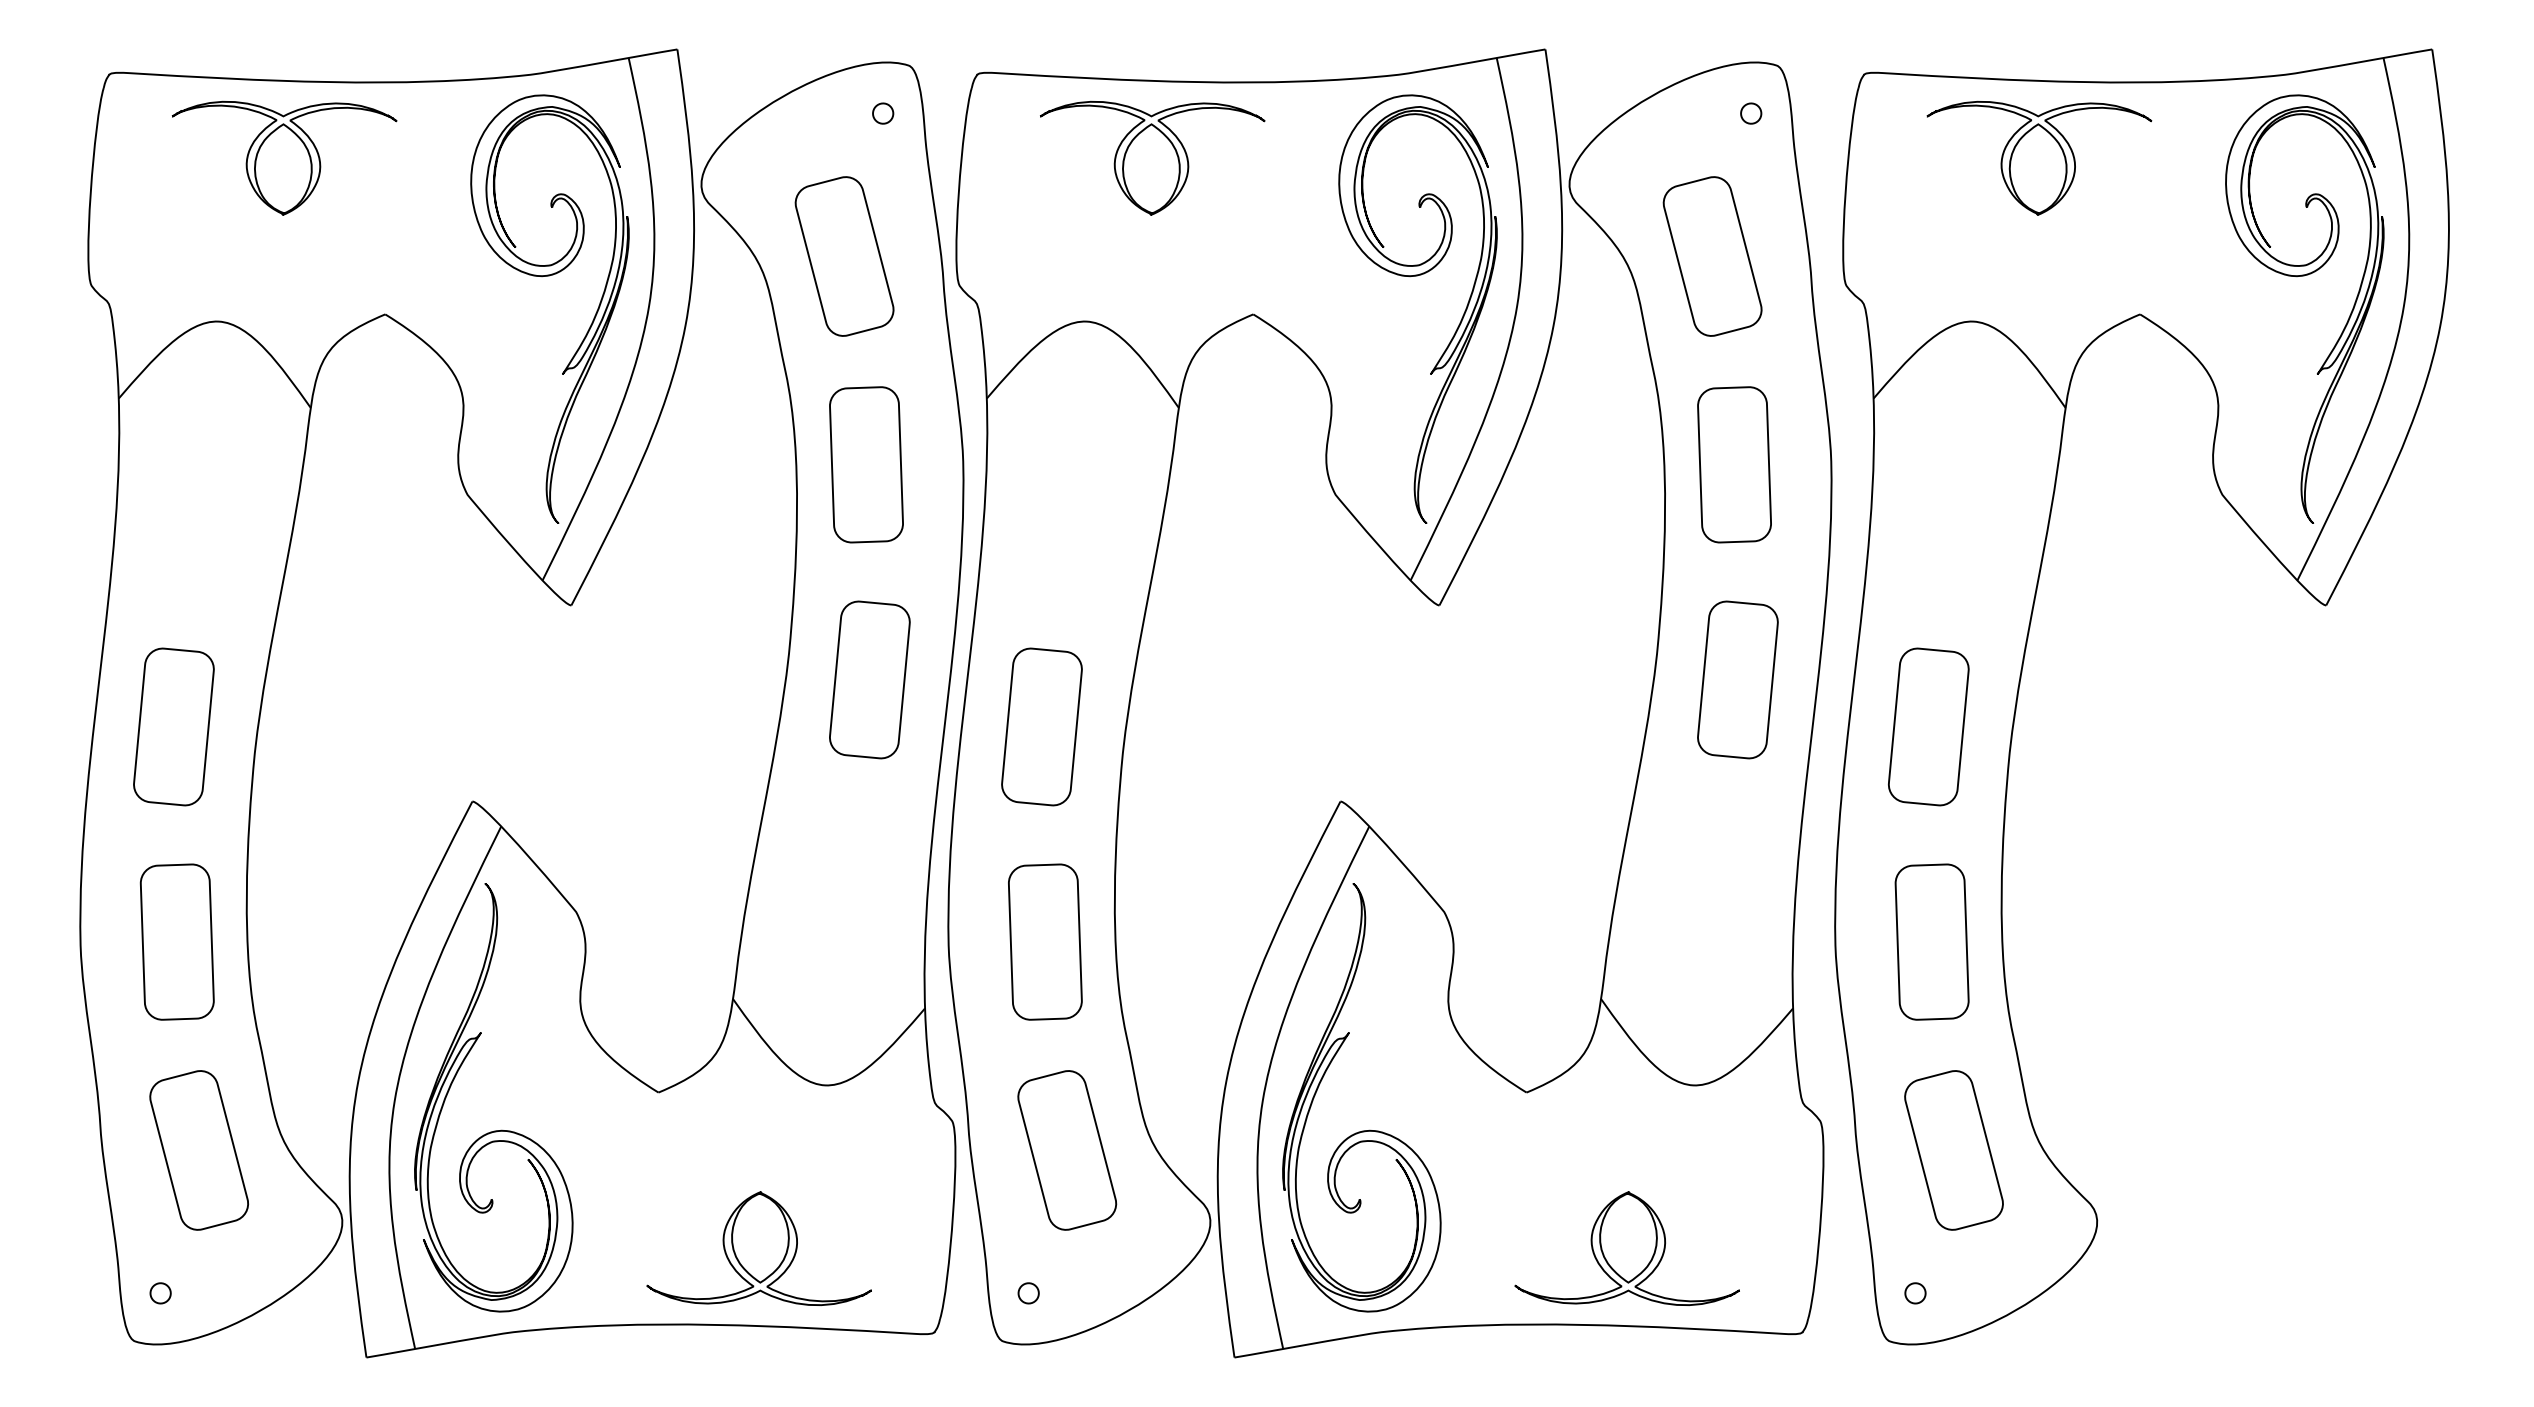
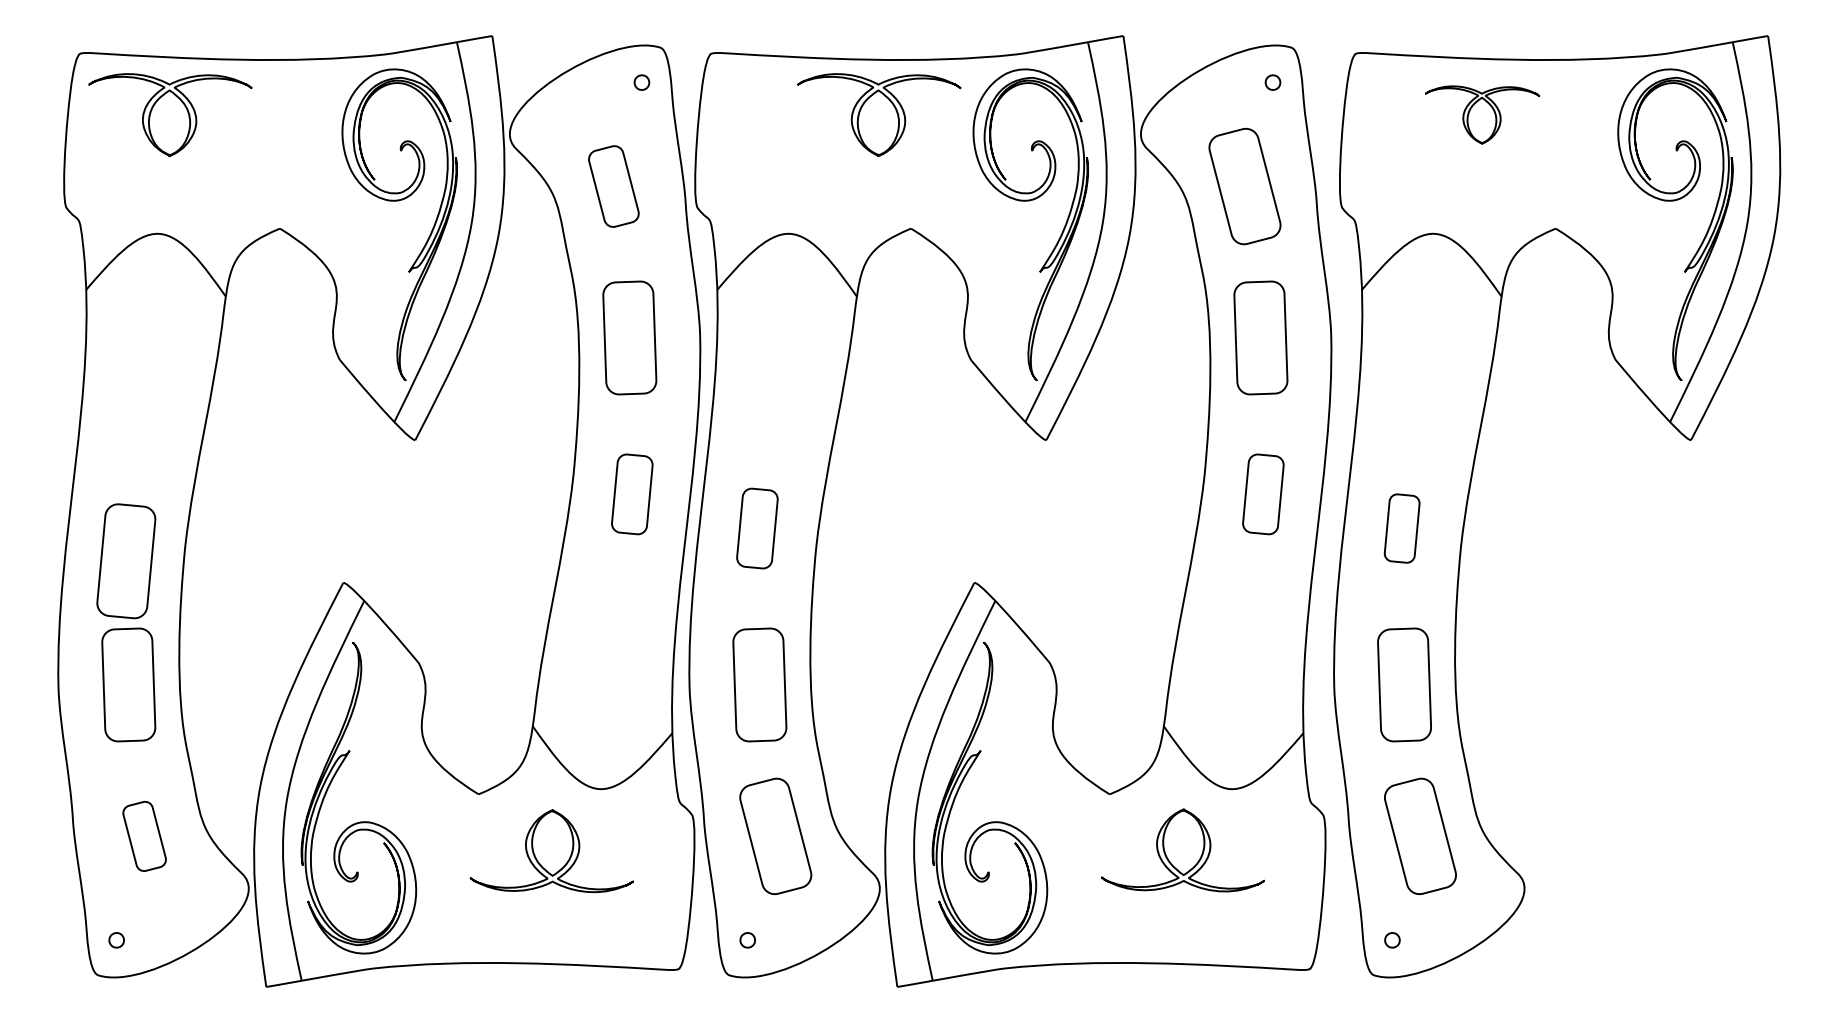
part: (284, 157) -> (170, 114), moved
part: (1152, 157) -> (879, 114), moved
part: (2039, 157) -> (1482, 114), size x0.7
part: (844, 256) -> (613, 186), size x0.7
part: (869, 679) -> (632, 494), size x0.7
part: (1737, 679) -> (1263, 494), size x0.7
part: (173, 726) -> (126, 560), moved
part: (1041, 726) -> (757, 528), size x0.7
part: (1928, 726) -> (1401, 528), size x0.6
part: (198, 1150) -> (144, 836), size x0.6
part: (758, 1248) -> (551, 851), moved
part: (1626, 1248) -> (1182, 850), moved

